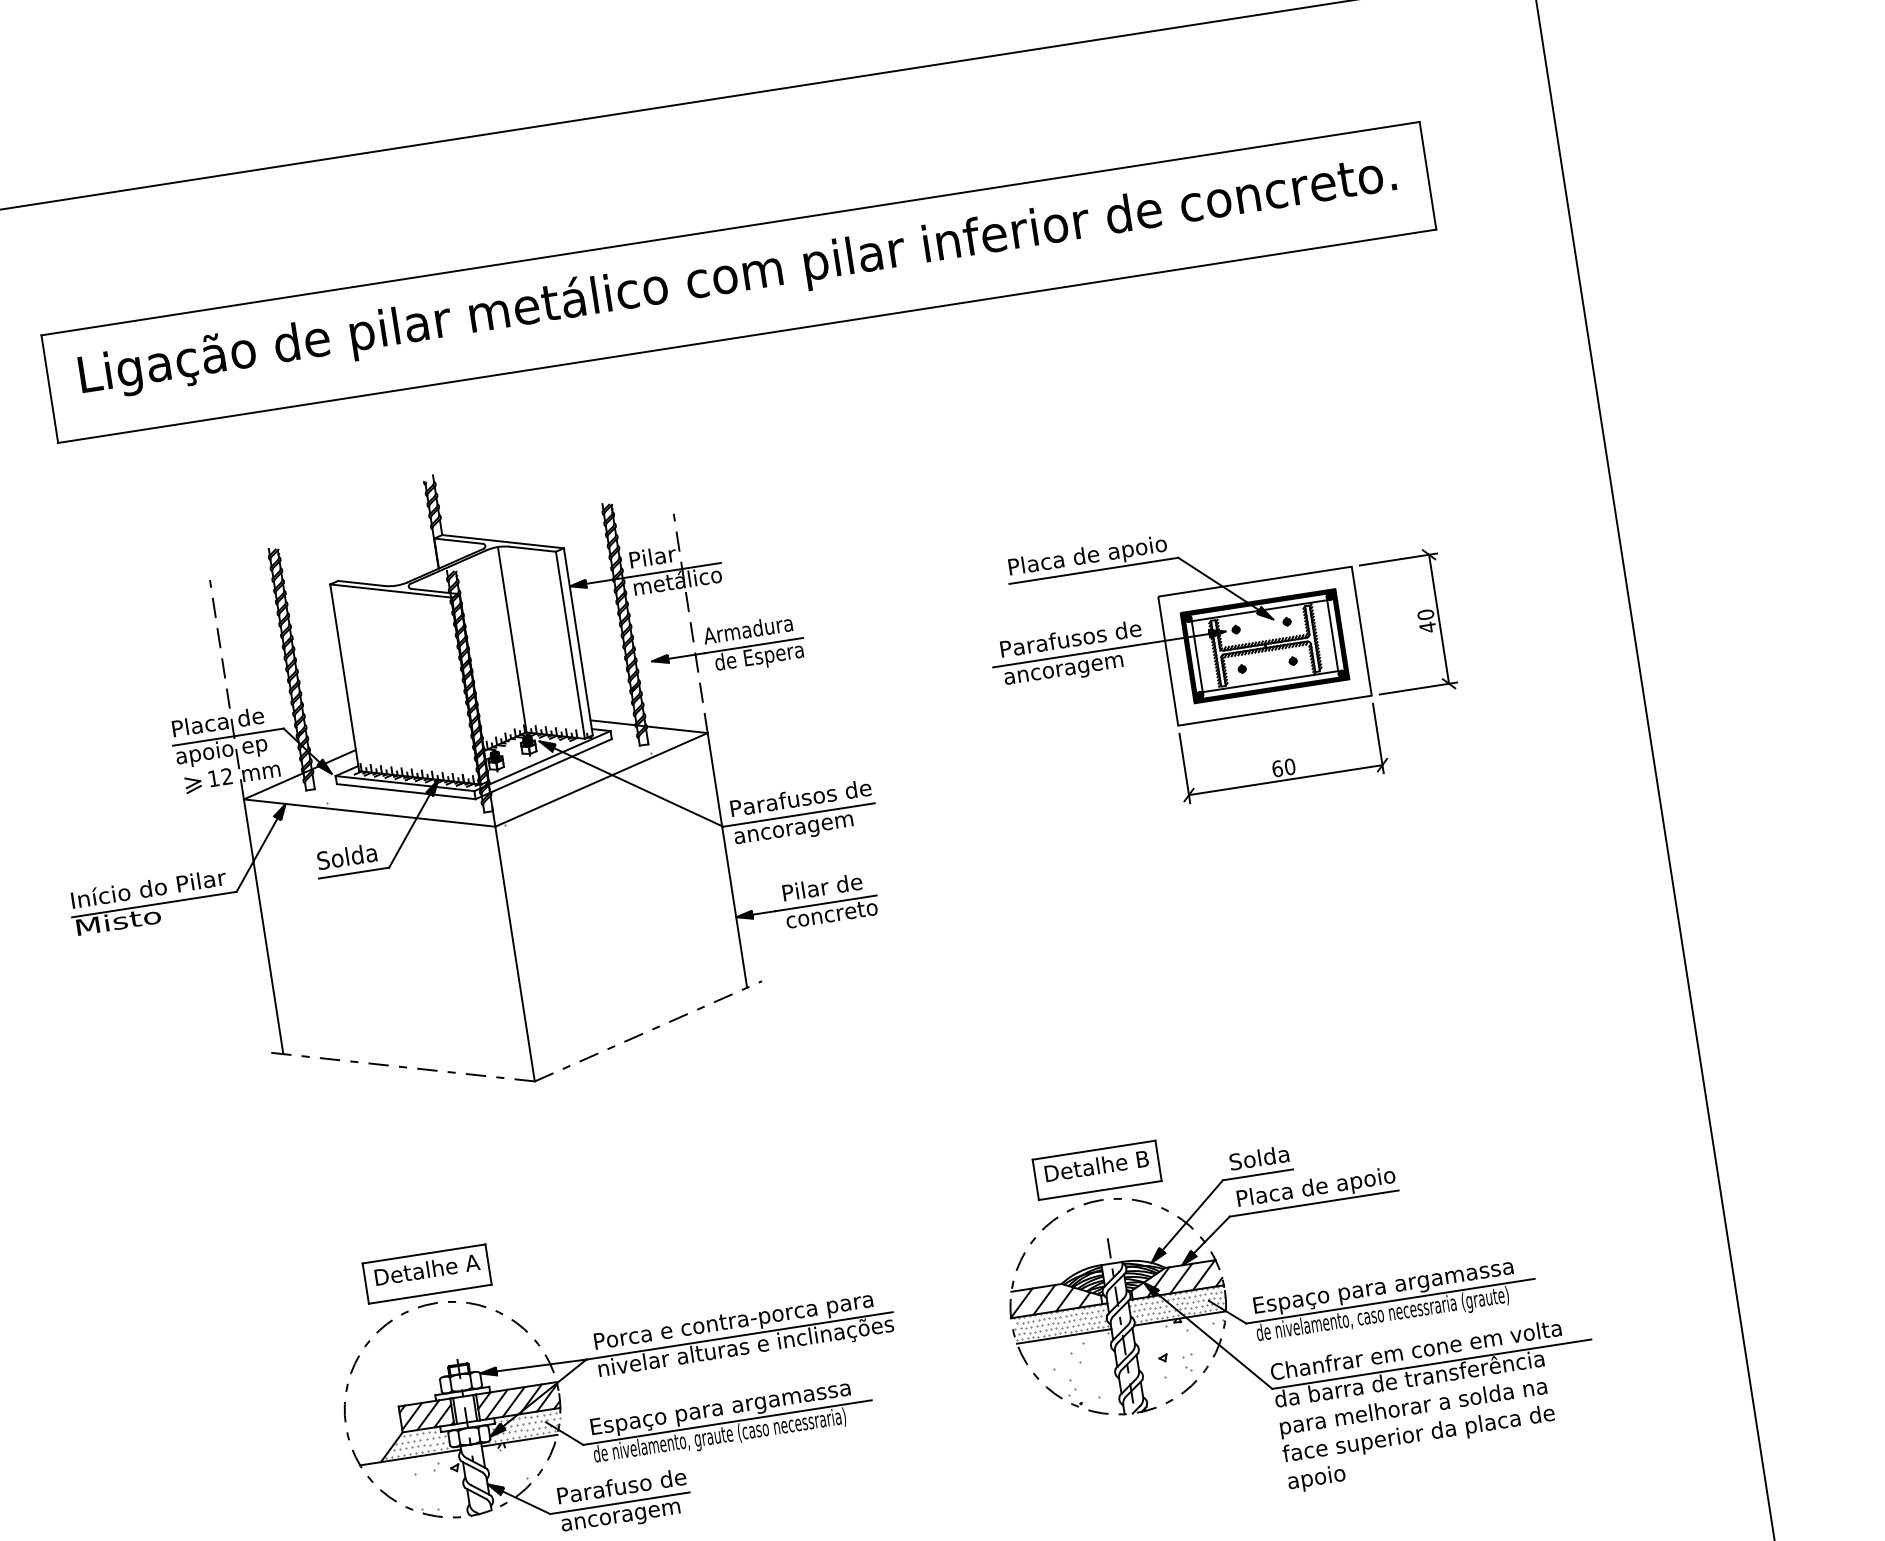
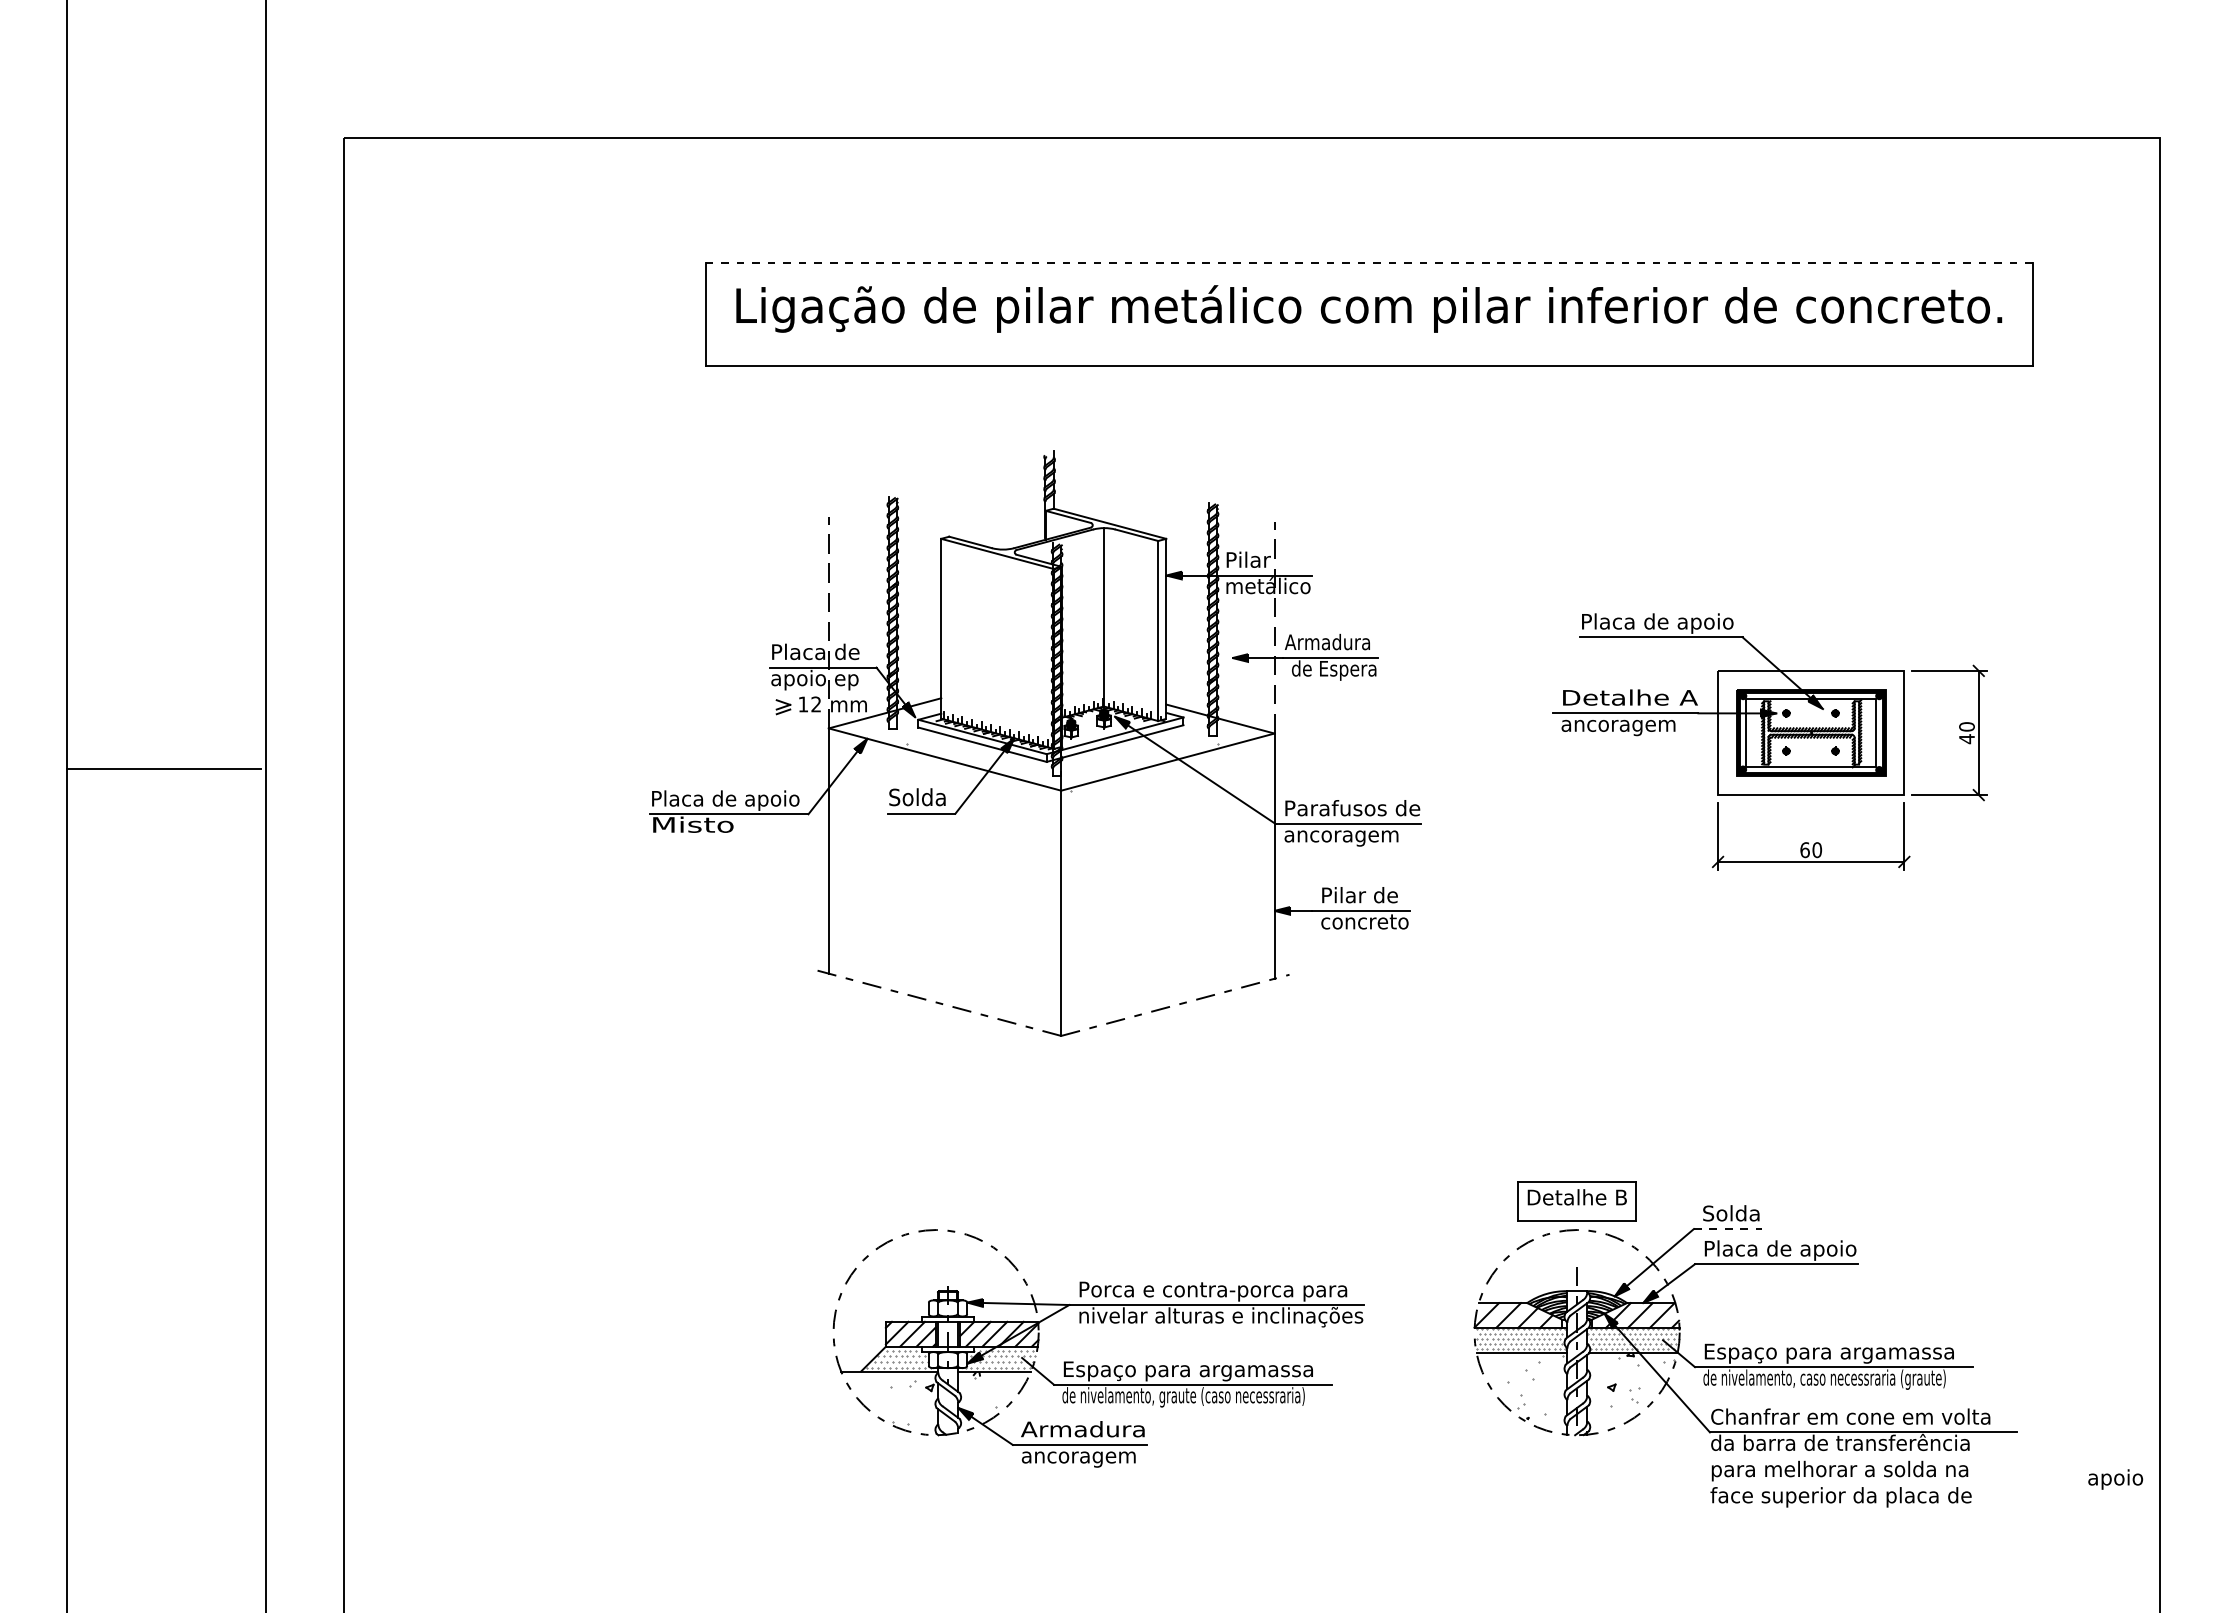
line: (729, 228) -> (1368, 262), solid -> dashed
text: (1070, 638) -> (1629, 697), Parafusos de -> Detalhe A
text: (149, 889) -> (726, 799), Início do Pilar -> Placa de apoio
line: (1257, 1175) -> (1727, 1229), solid -> dashed
part: (426, 1274) -> (931, 1201), removed
text: (1316, 1478) -> (2115, 1479), moved
text: (621, 1486) -> (1083, 1429), Parafuso de -> Armadura

